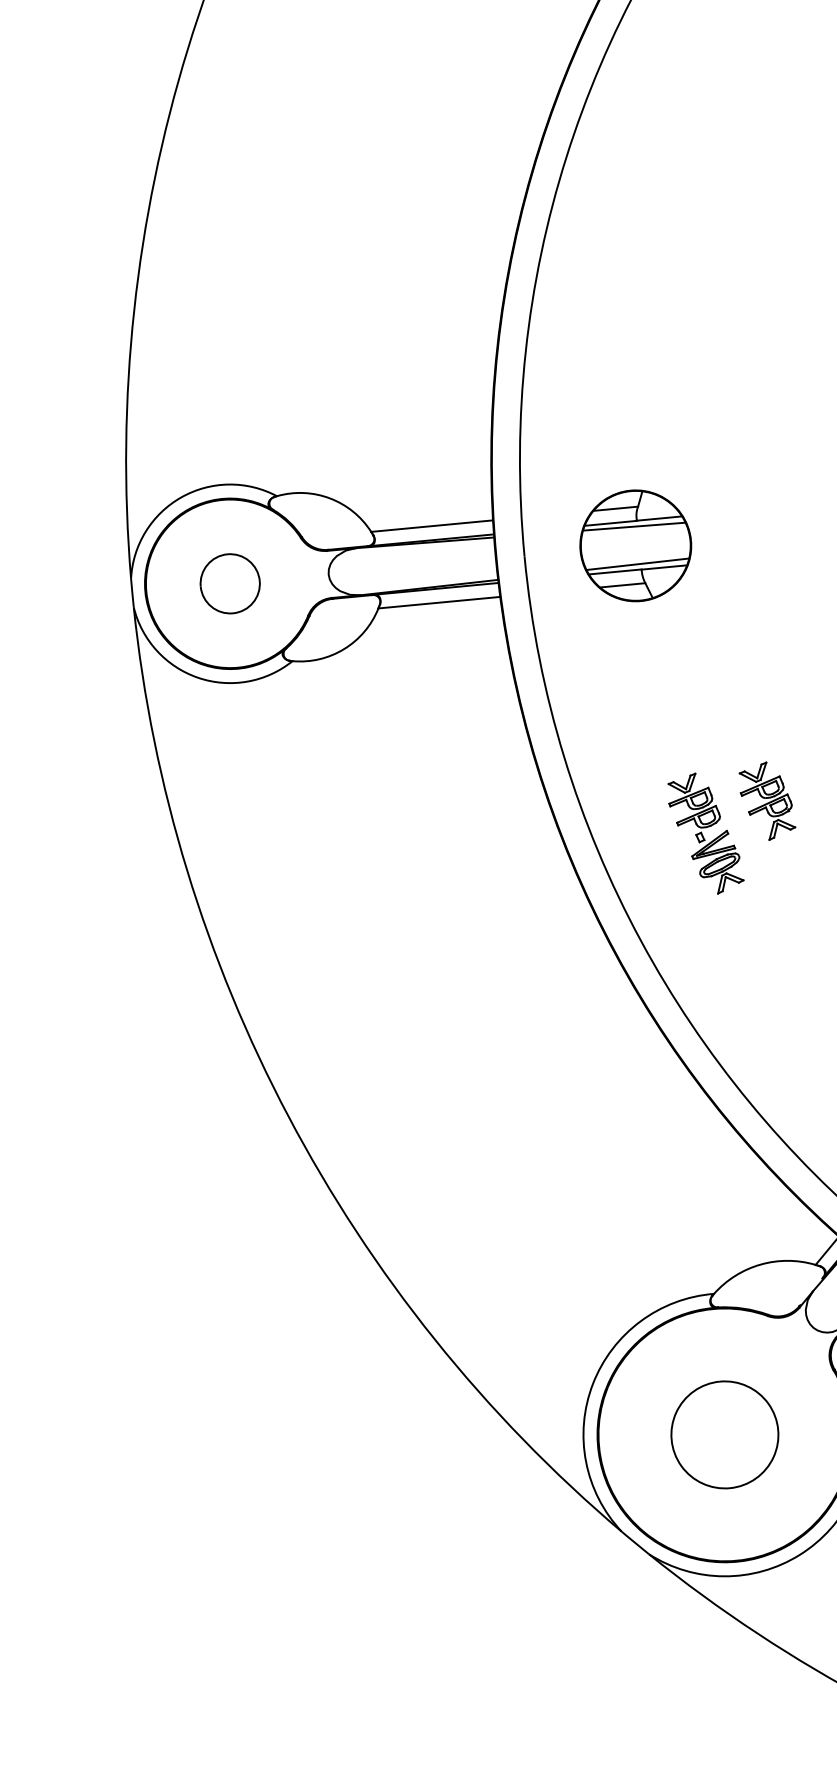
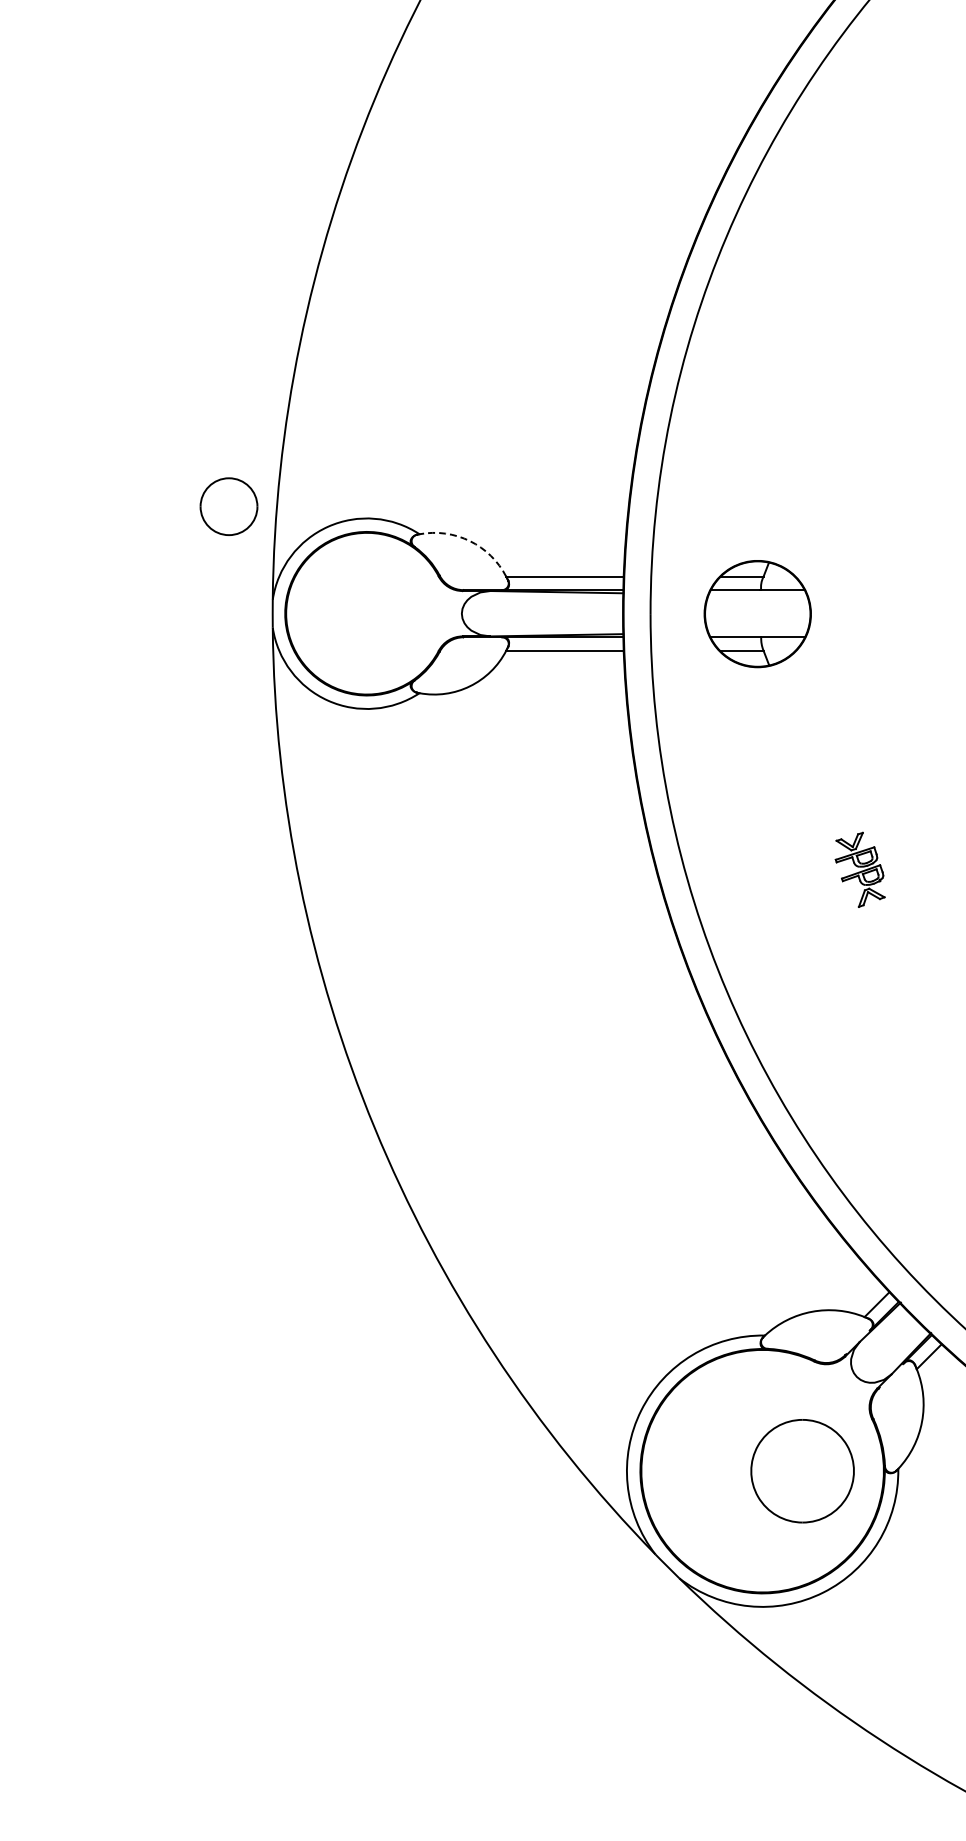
arc: (330, 498) -> (470, 541), solid -> dashed
line: (633, 526) -> (757, 595), removed
line: (637, 563) -> (757, 631), removed
part: (229, 583) -> (228, 506), moved
part: (705, 833) -> (798, 895), removed
part: (724, 1435) -> (802, 1471), moved

